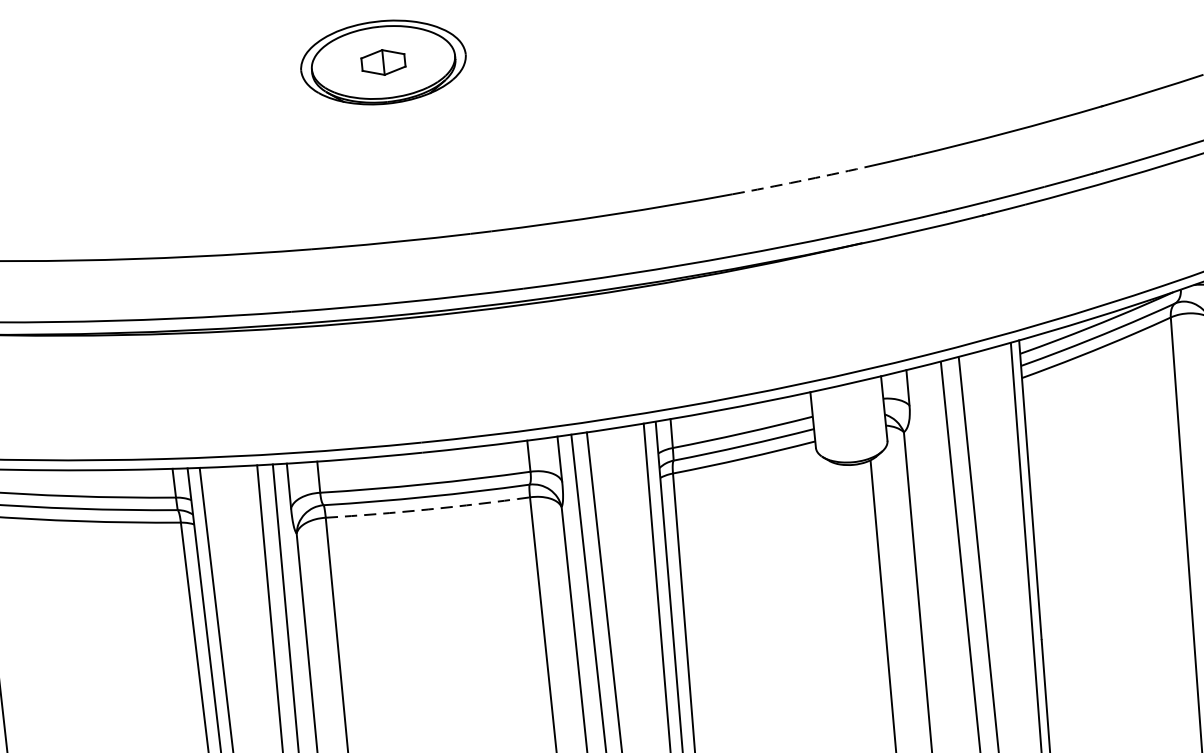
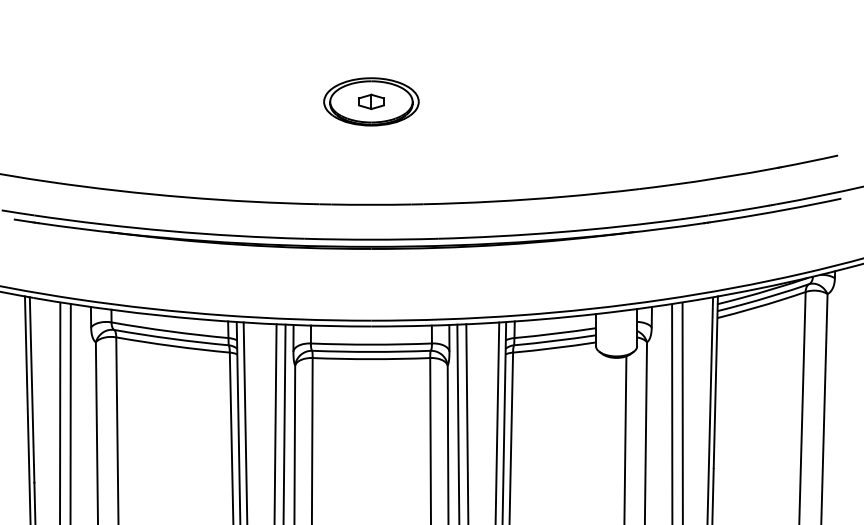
arc: (799, 181) -> (601, 193), dashed -> solid
arc: (428, 510) -> (371, 359), dashed -> solid

